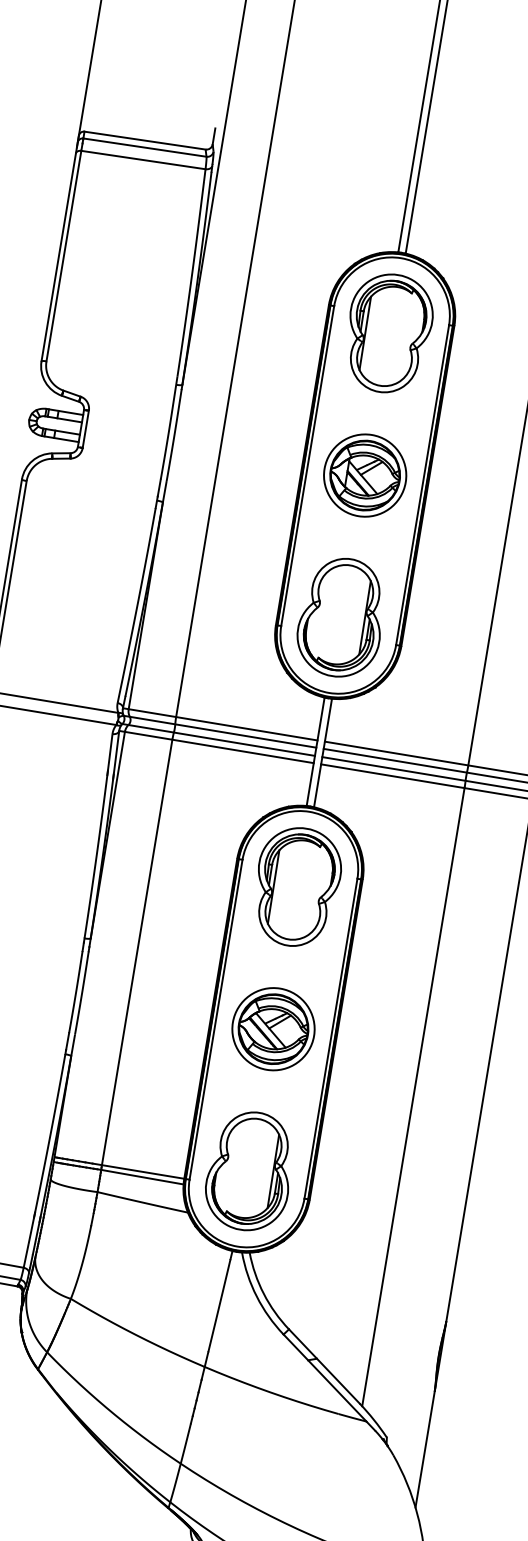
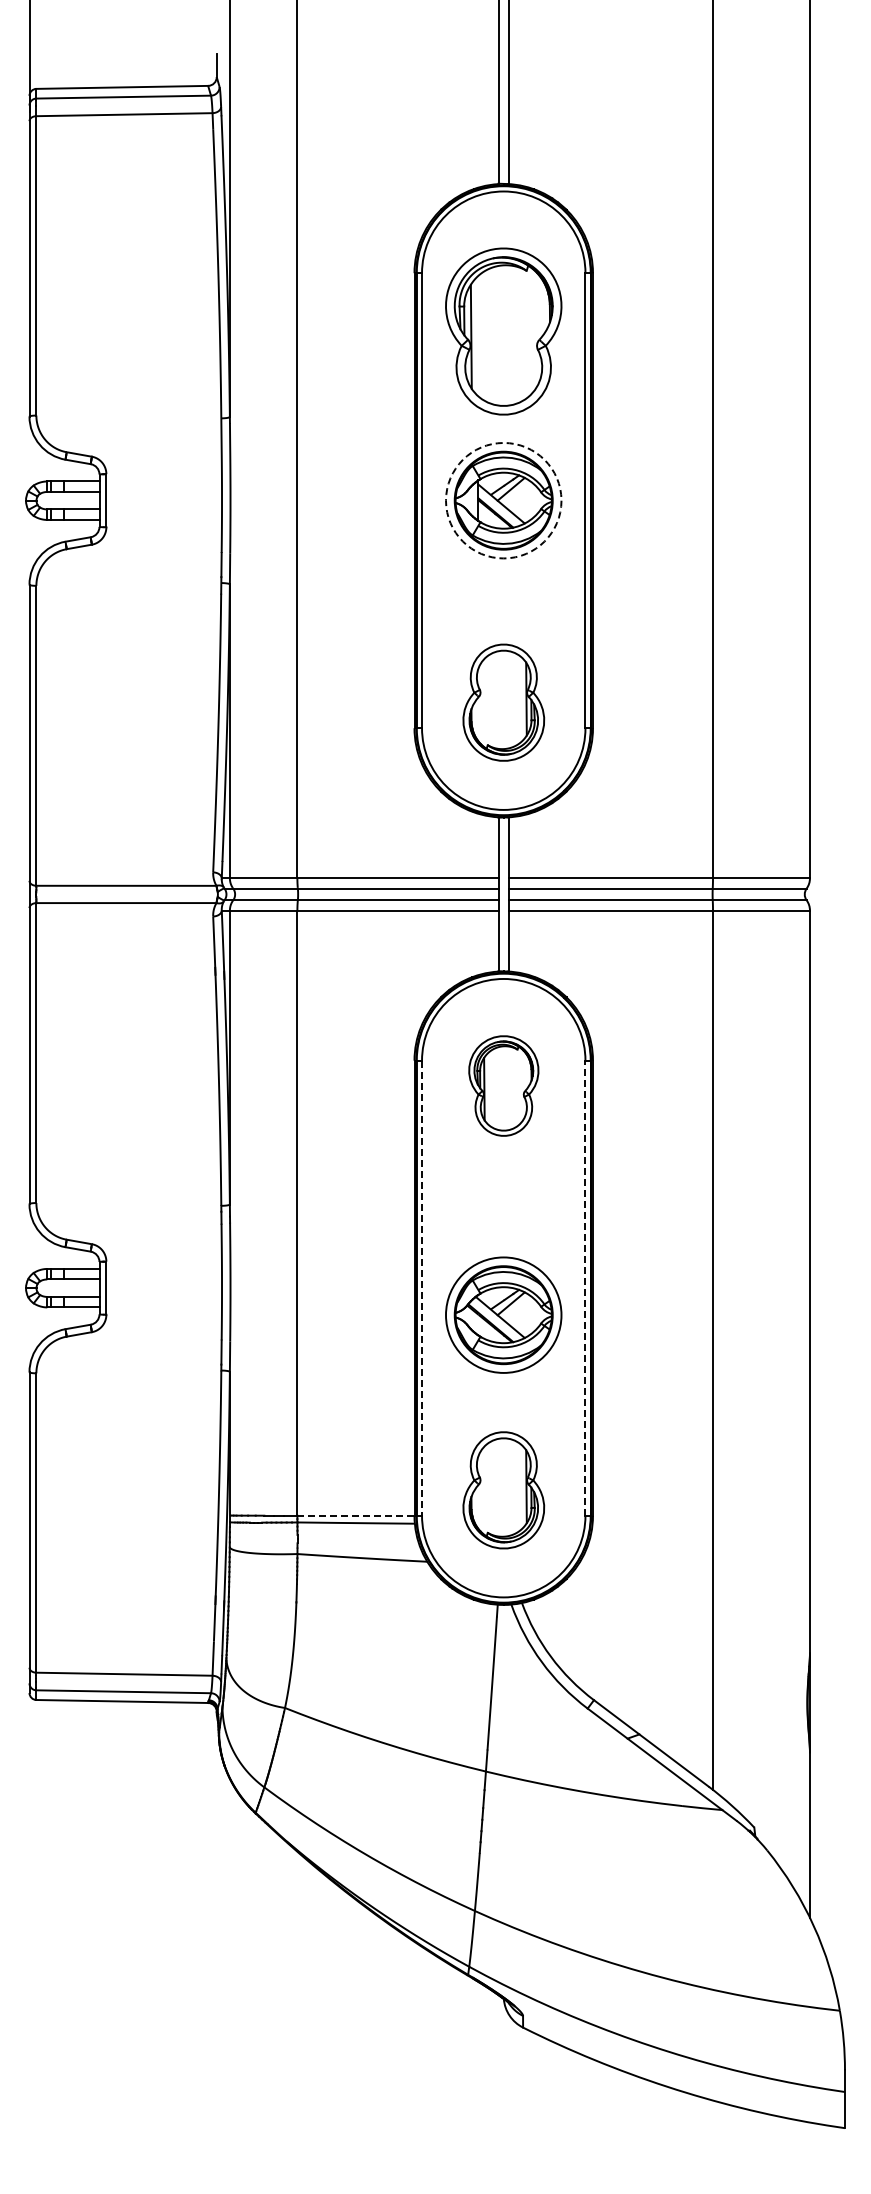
part: (388, 333) -> (503, 331), moved
circle: (365, 475) -> (503, 500), solid -> dashed
part: (341, 617) -> (503, 702), size x0.7
part: (296, 886) -> (503, 1085), size x0.6
line: (216, 1019) -> (422, 1288), solid -> dashed
part: (273, 1028) -> (503, 1314), moved
line: (331, 1038) -> (585, 1287), solid -> dashed
line: (142, 1171) -> (355, 1515), solid -> dashed
part: (249, 1171) -> (503, 1490), size x0.7

